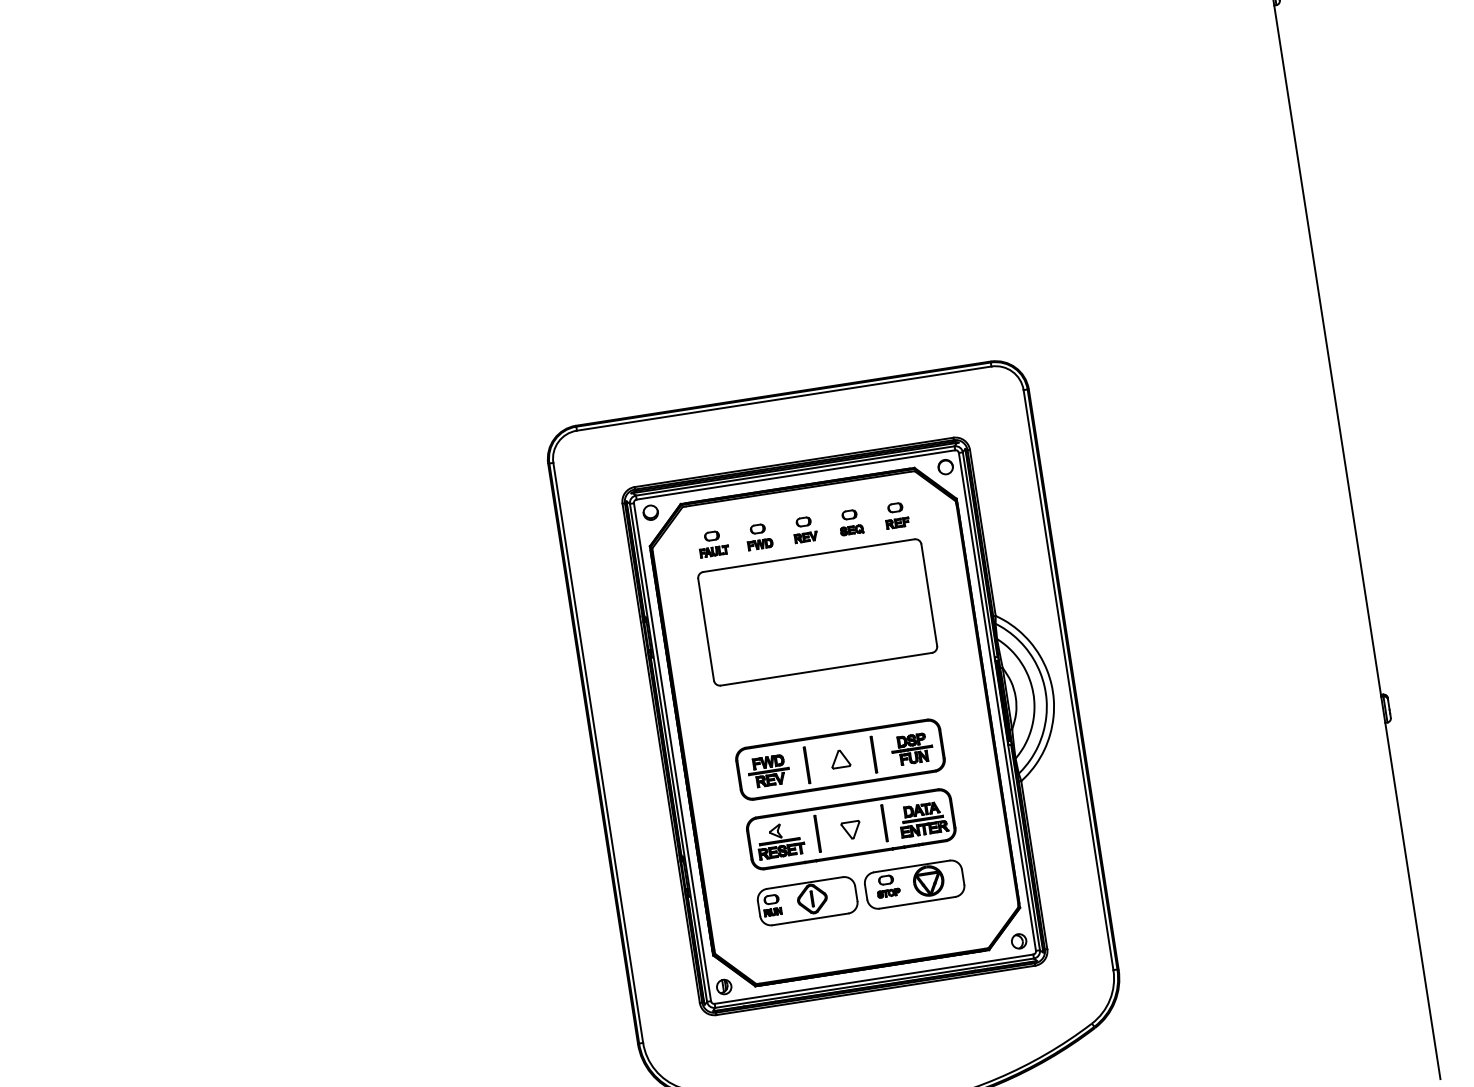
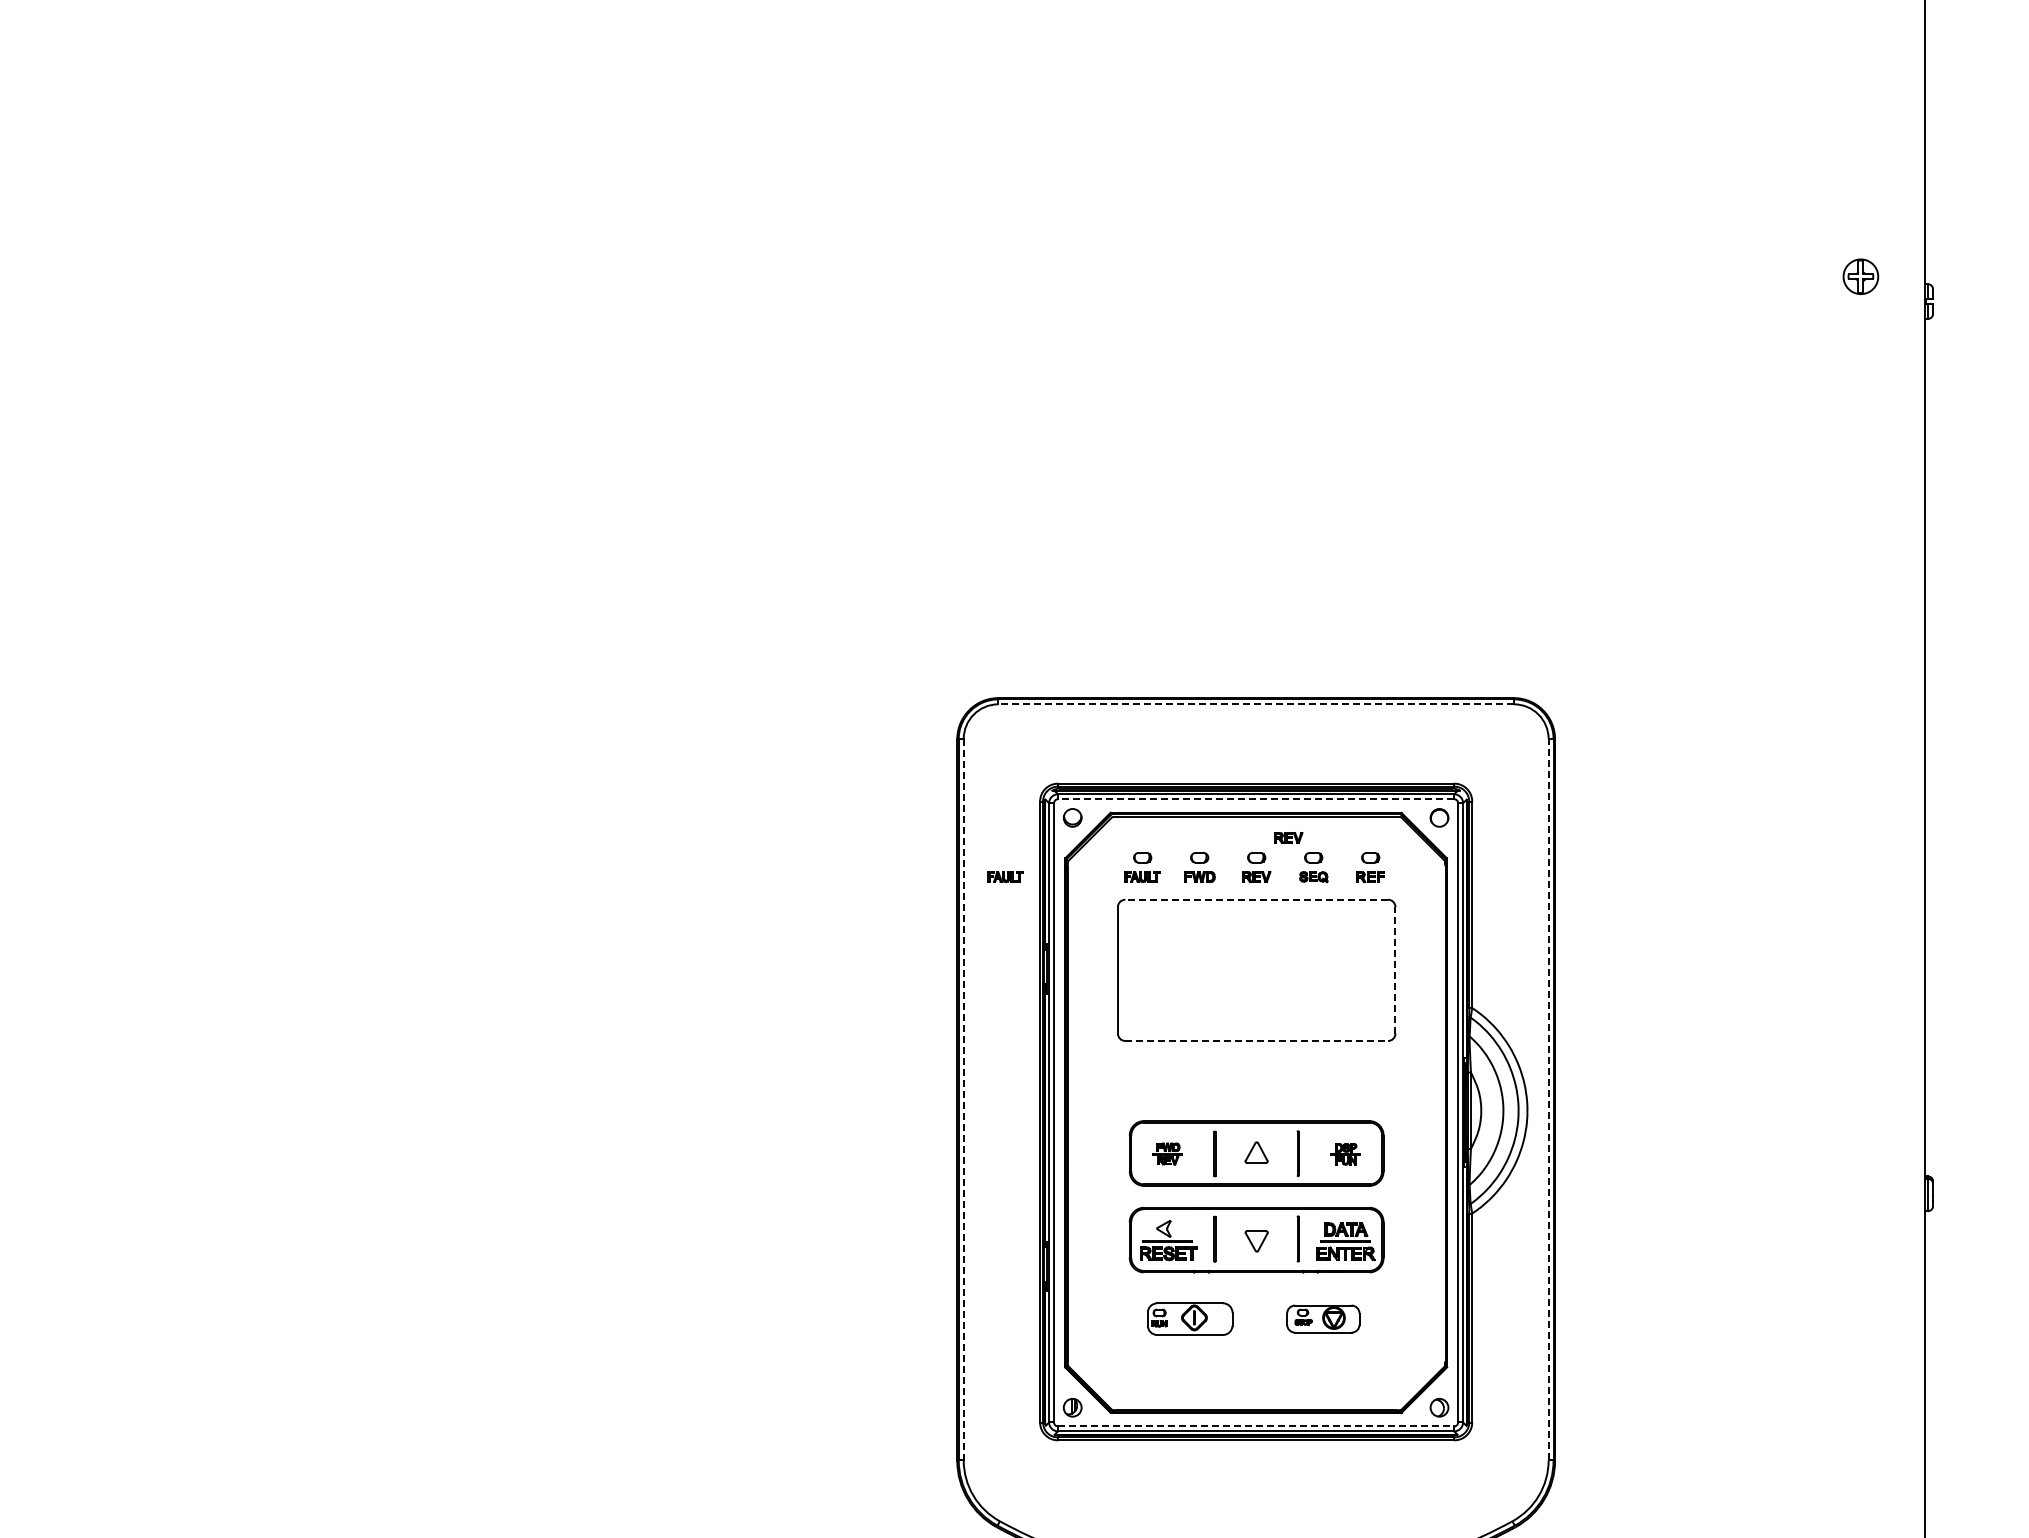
line: (784, 398) -> (1256, 704), solid -> dashed
line: (795, 475) -> (1255, 799), solid -> dashed
part: (826, 501) -> (1288, 837), added
line: (808, 555) -> (1256, 899), solid -> dashed
part: (604, 568) -> (1005, 876), added
line: (929, 594) -> (1395, 969), solid -> dashed
line: (827, 668) -> (1257, 1040), solid -> dashed
line: (1068, 679) -> (1548, 1099), solid -> dashed
part: (912, 749) -> (1345, 1154), size x0.6
line: (598, 752) -> (963, 1099), solid -> dashed
part: (768, 770) -> (1167, 1153), size x0.6
part: (914, 884) -> (1323, 1318), size x0.6
part: (807, 900) -> (1189, 1318), size x0.7
line: (874, 979) -> (1256, 1426), solid -> dashed

